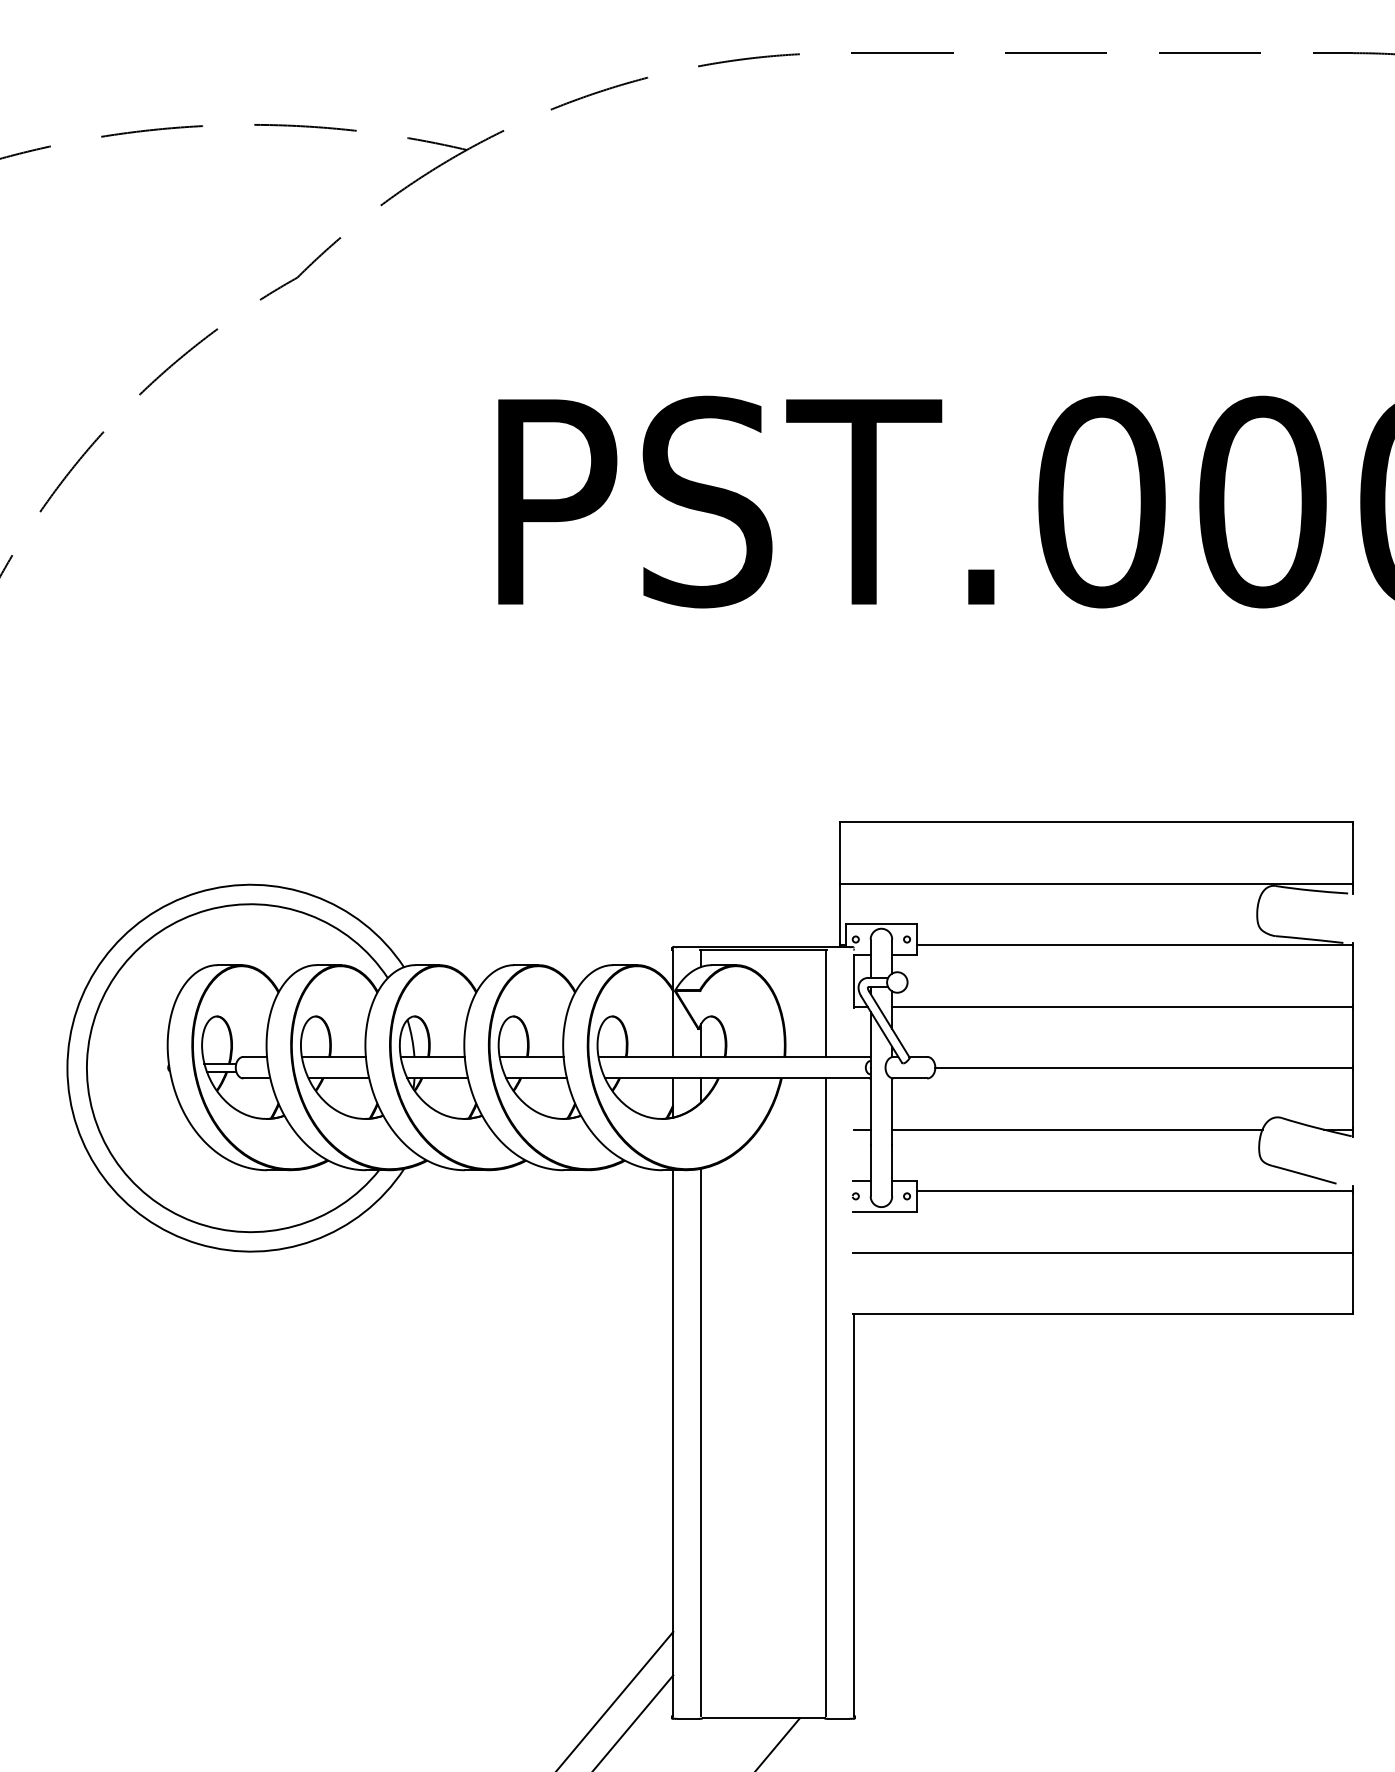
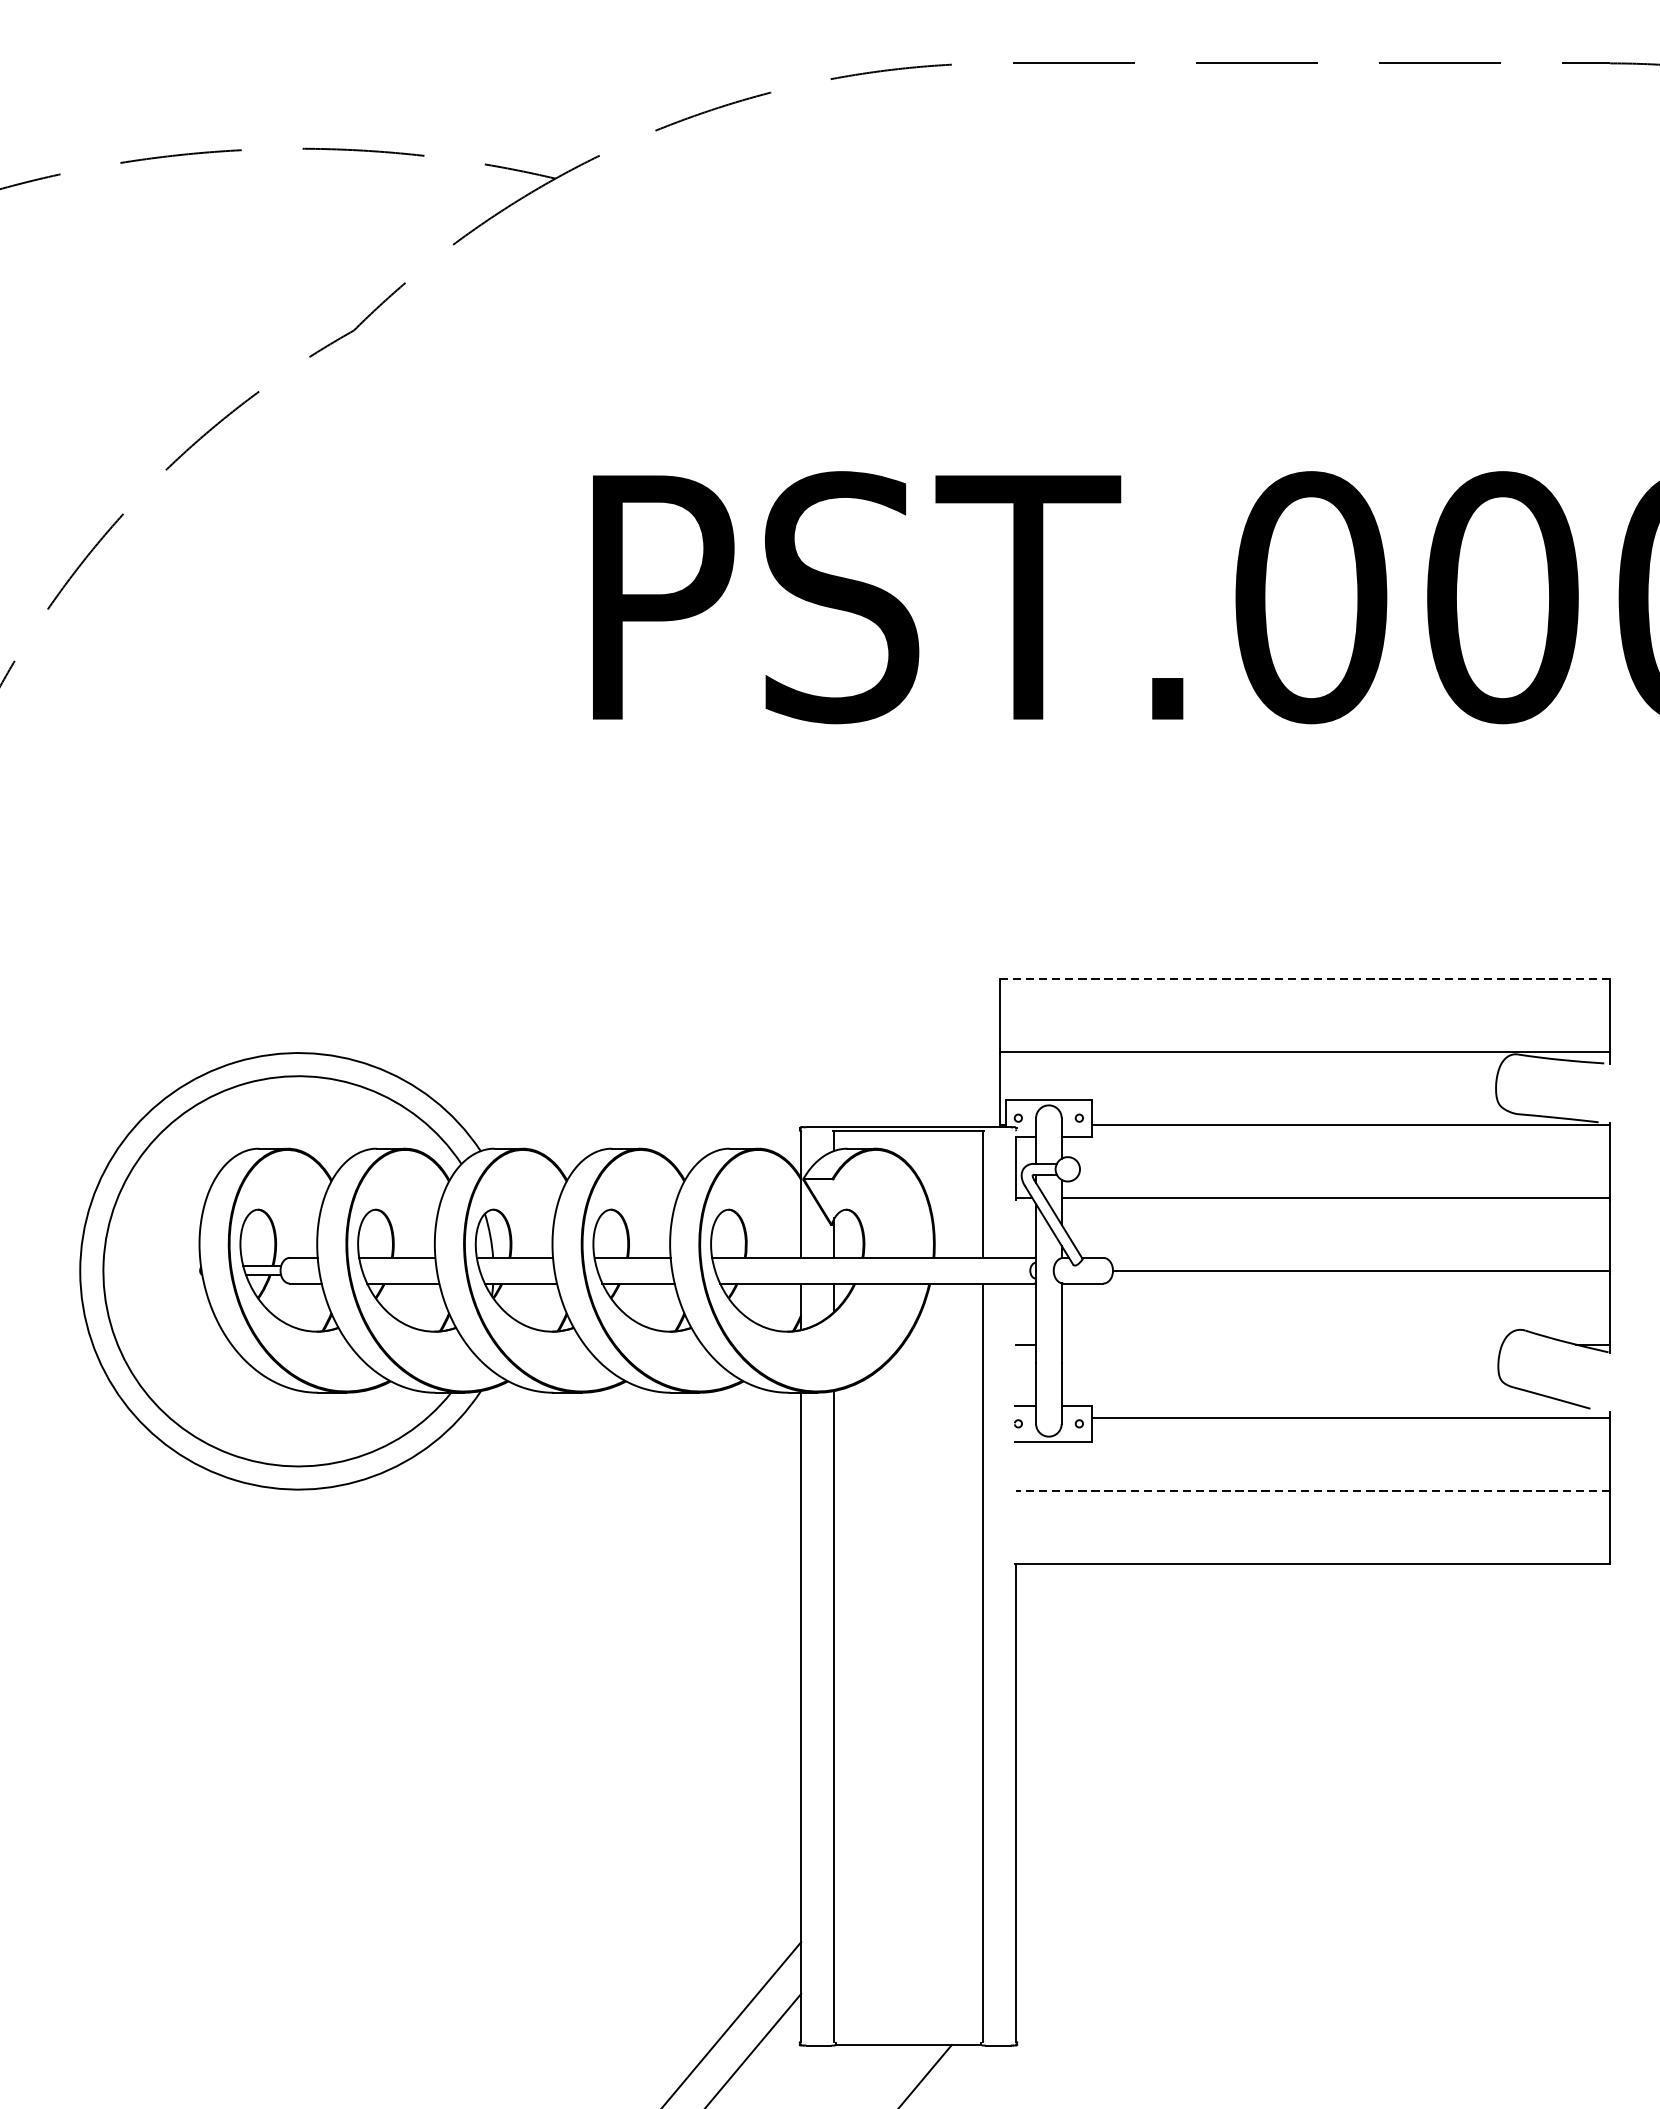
line: (1096, 822) -> (1304, 978), solid -> dashed
line: (1077, 1129) -> (1282, 1344), removed
line: (1103, 1252) -> (1313, 1490), solid -> dashed

